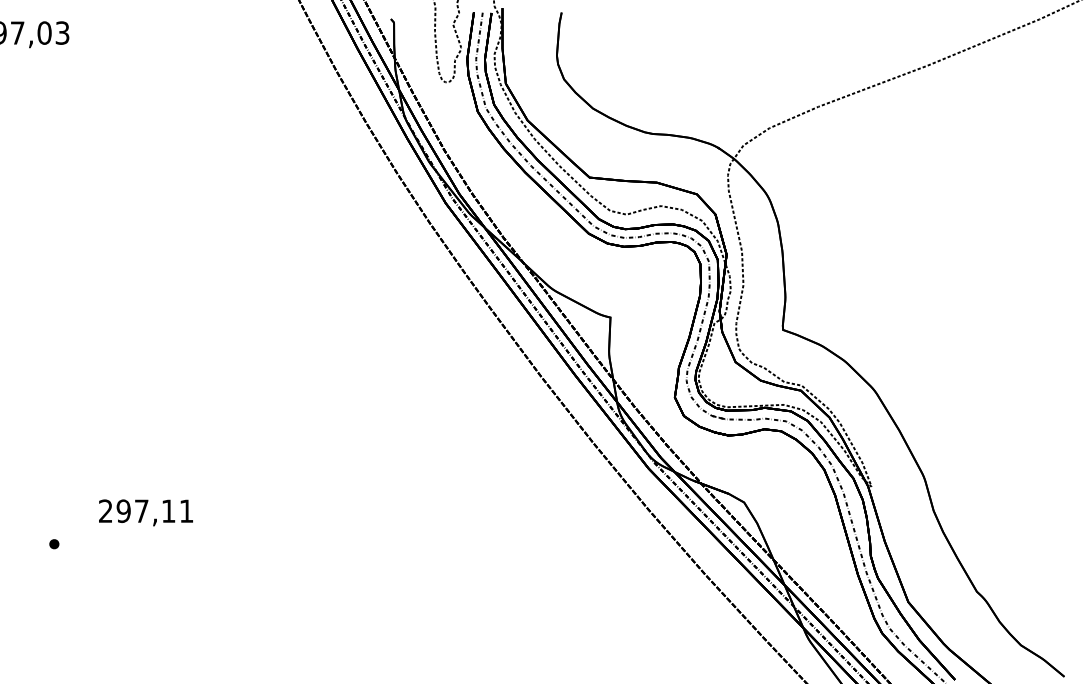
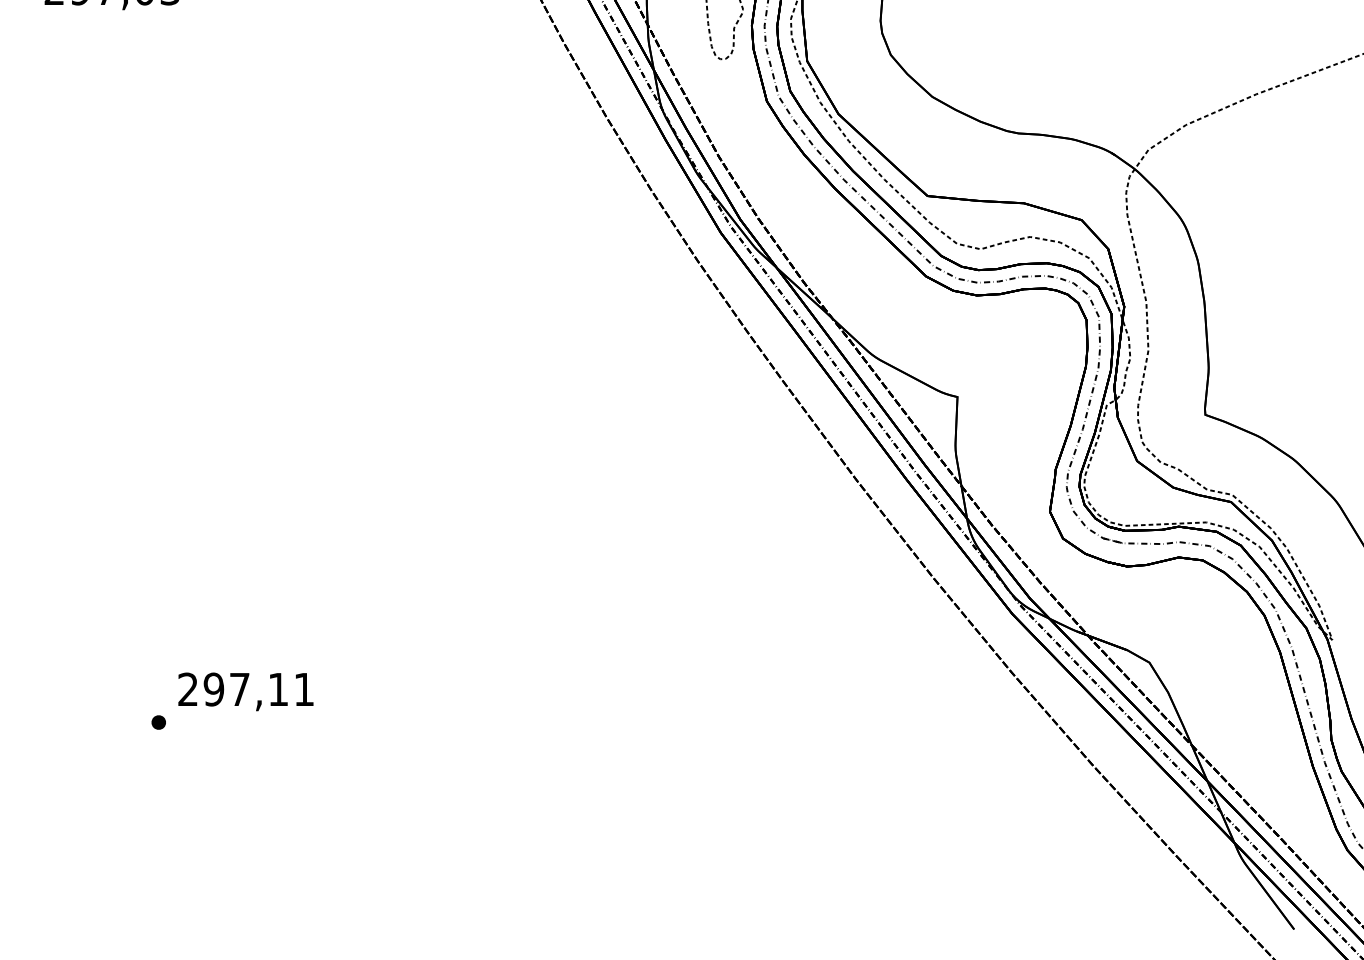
text: (145, 512) -> (245, 691), moved

